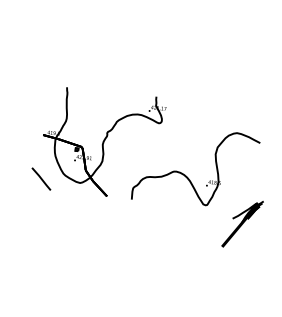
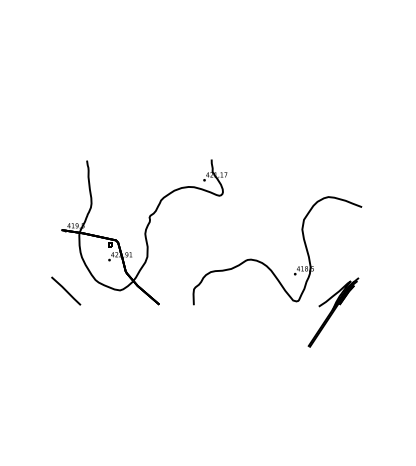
part: (242, 224) -> (333, 312), moved

